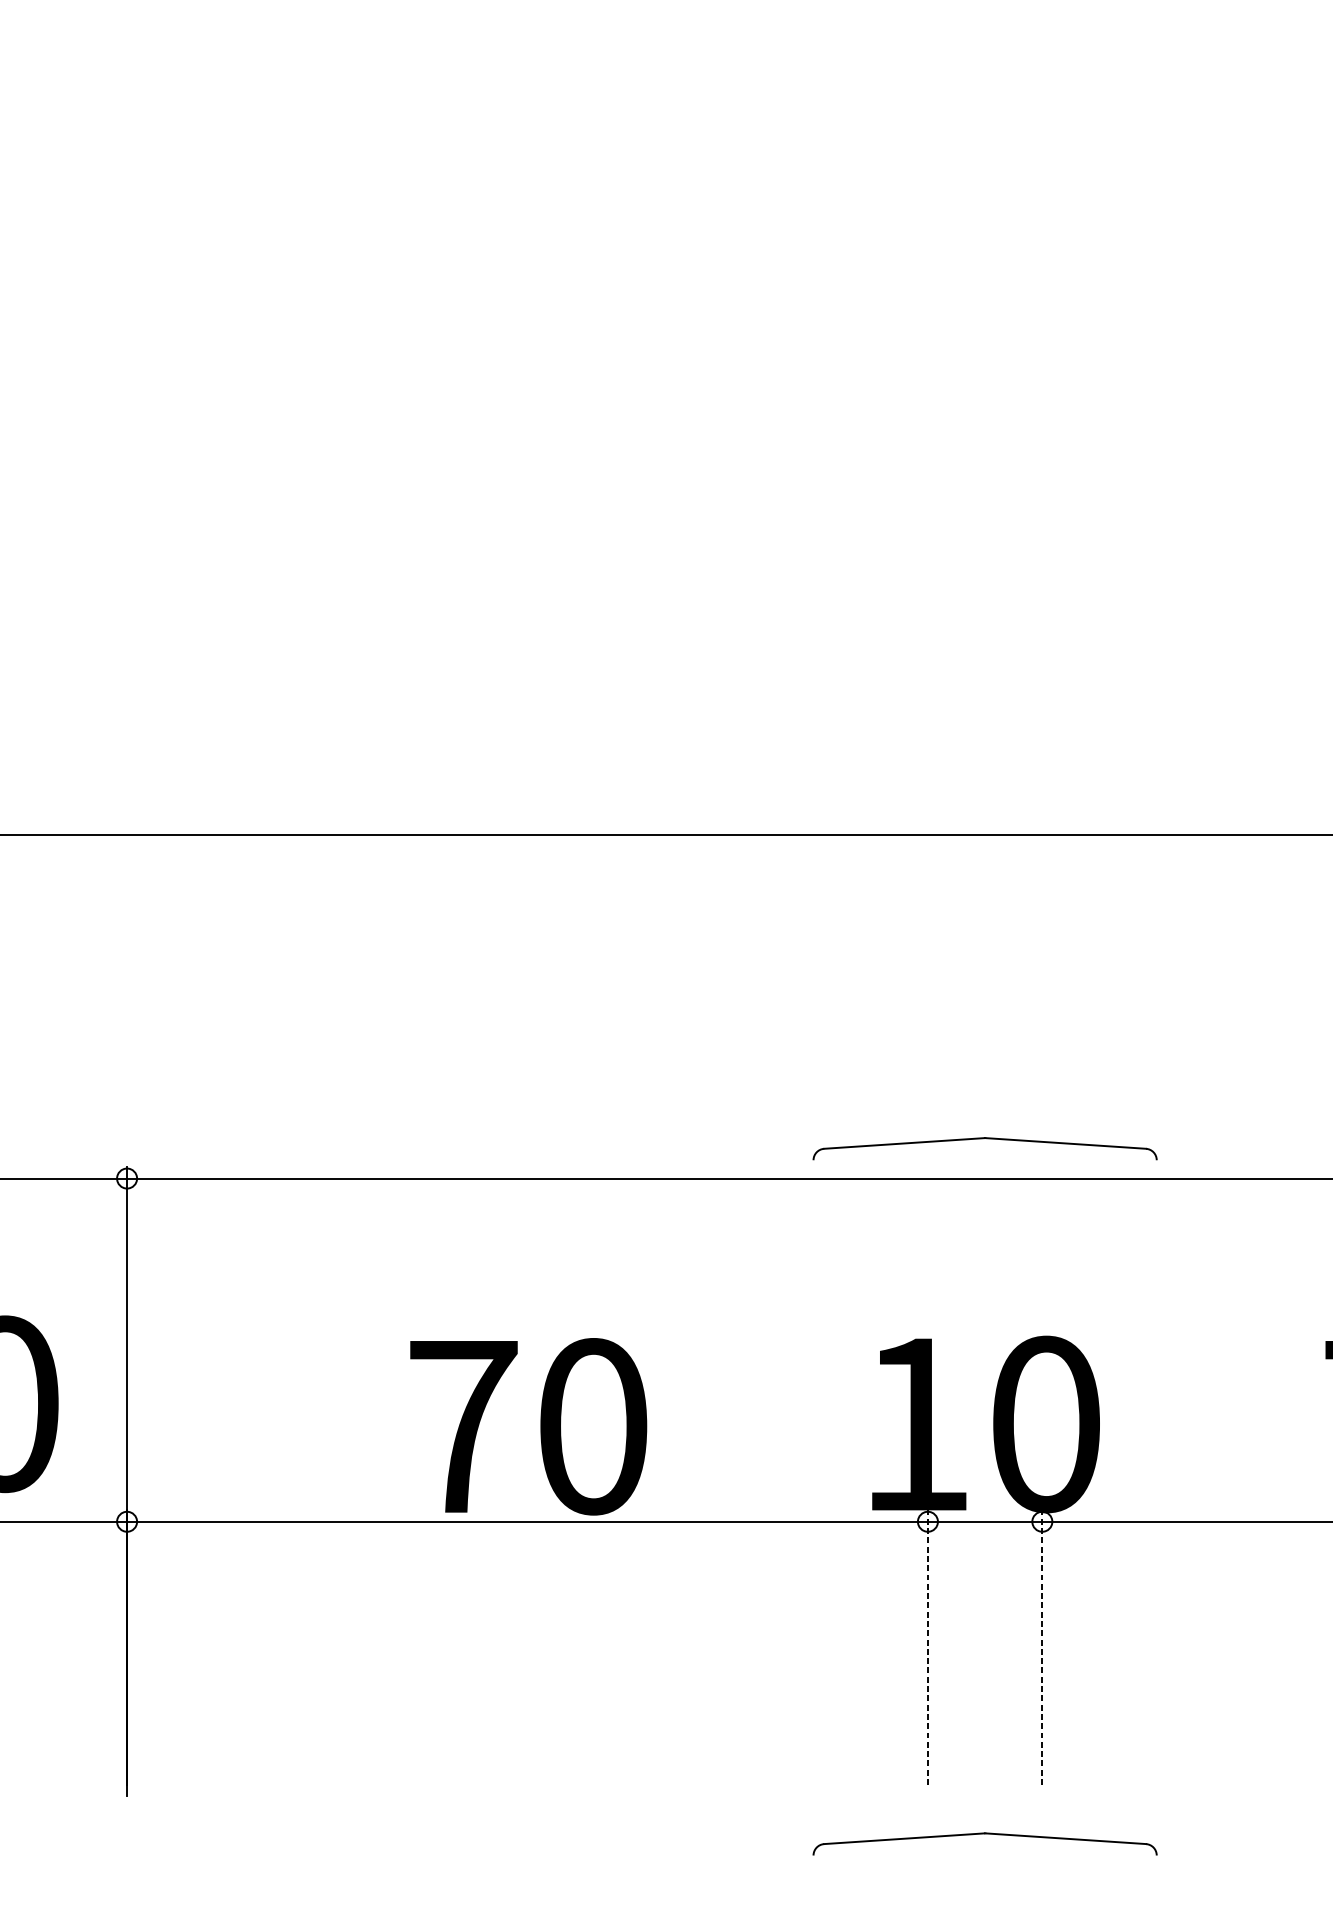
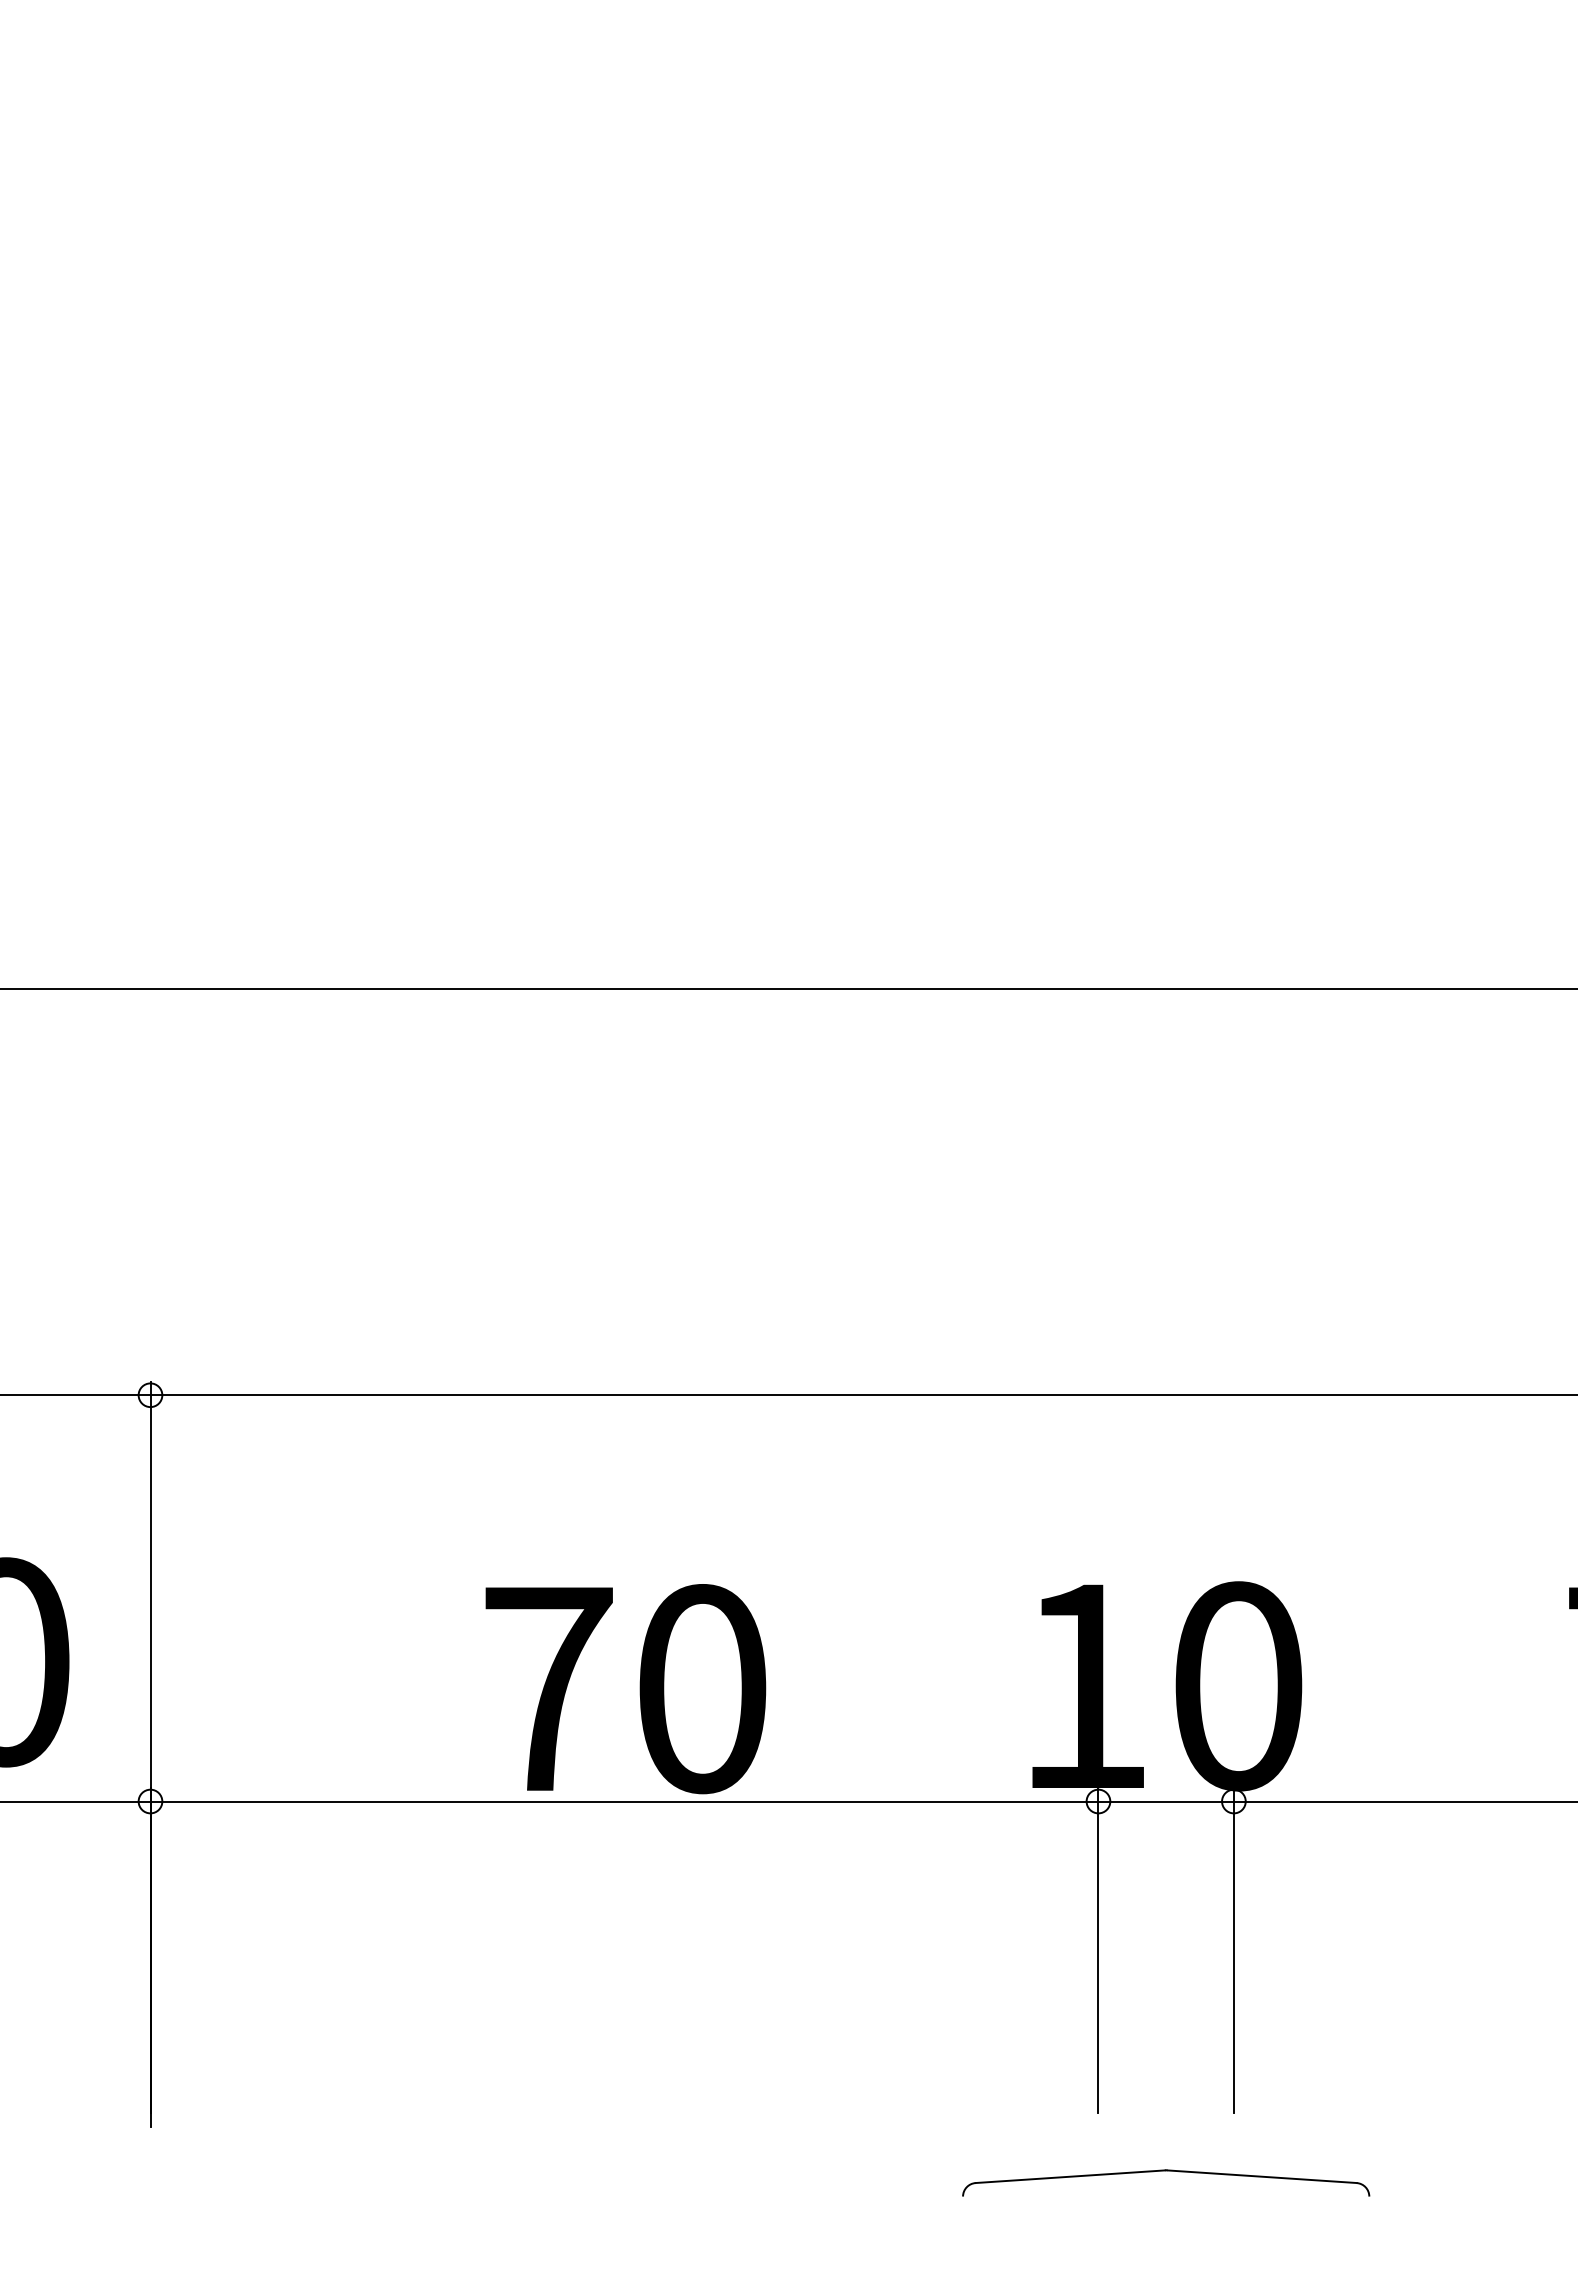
part: (985, 1139) -> (1166, 1348), removed
line: (927, 1647) -> (1098, 1950), dashed -> solid
line: (1042, 1647) -> (1233, 1950), dashed -> solid

